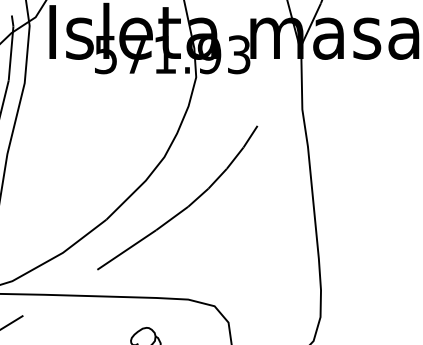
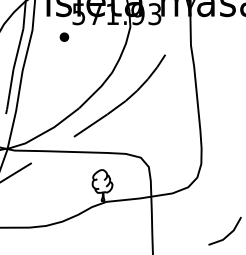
part: (80, 93) -> (64, 36), added

